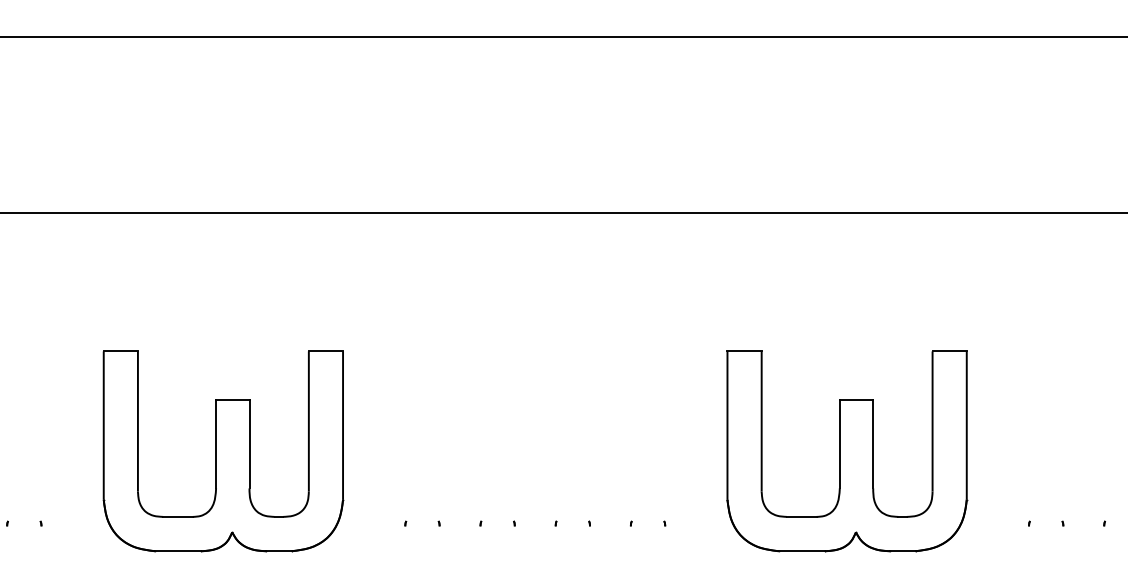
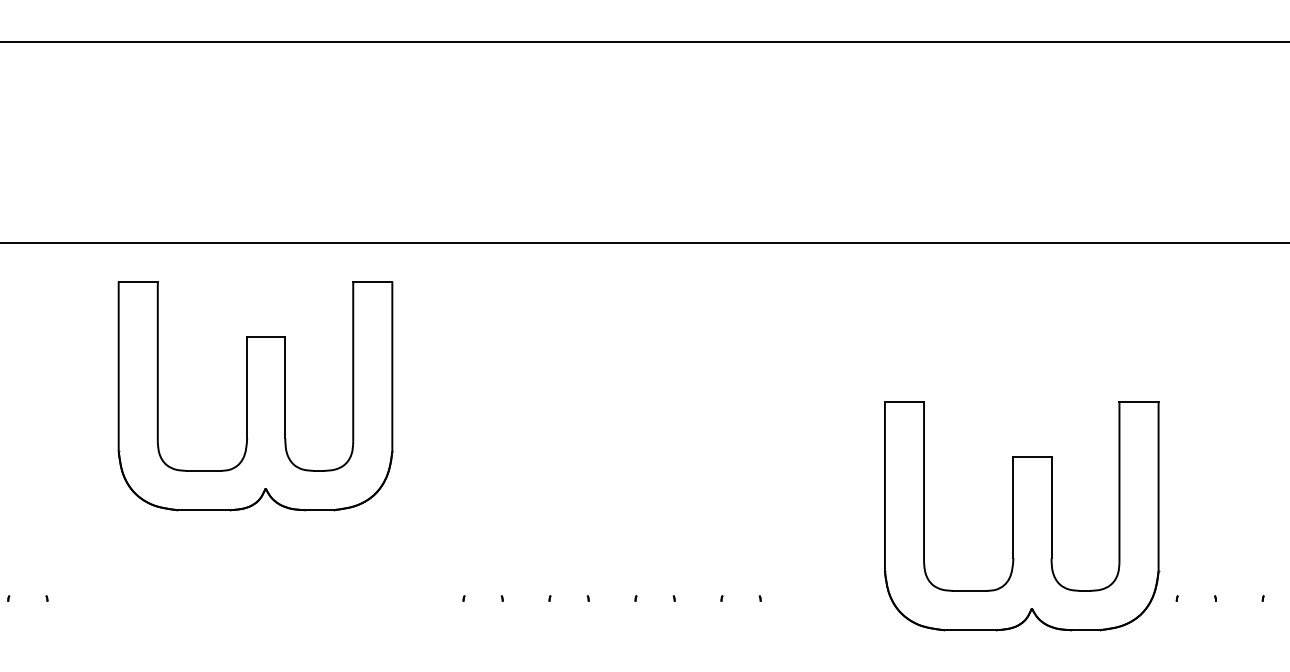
part: (223, 451) -> (255, 396), moved
part: (847, 451) -> (1022, 516), moved

